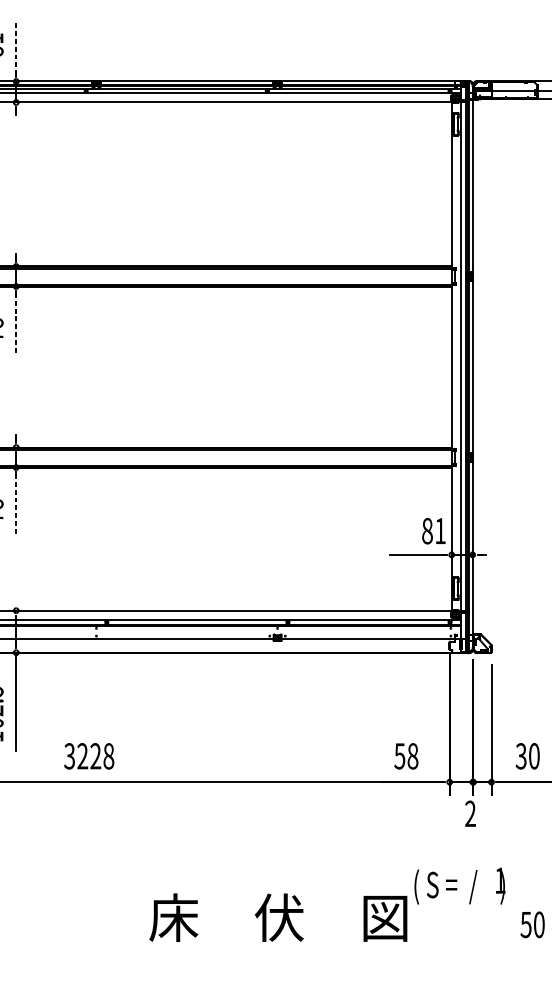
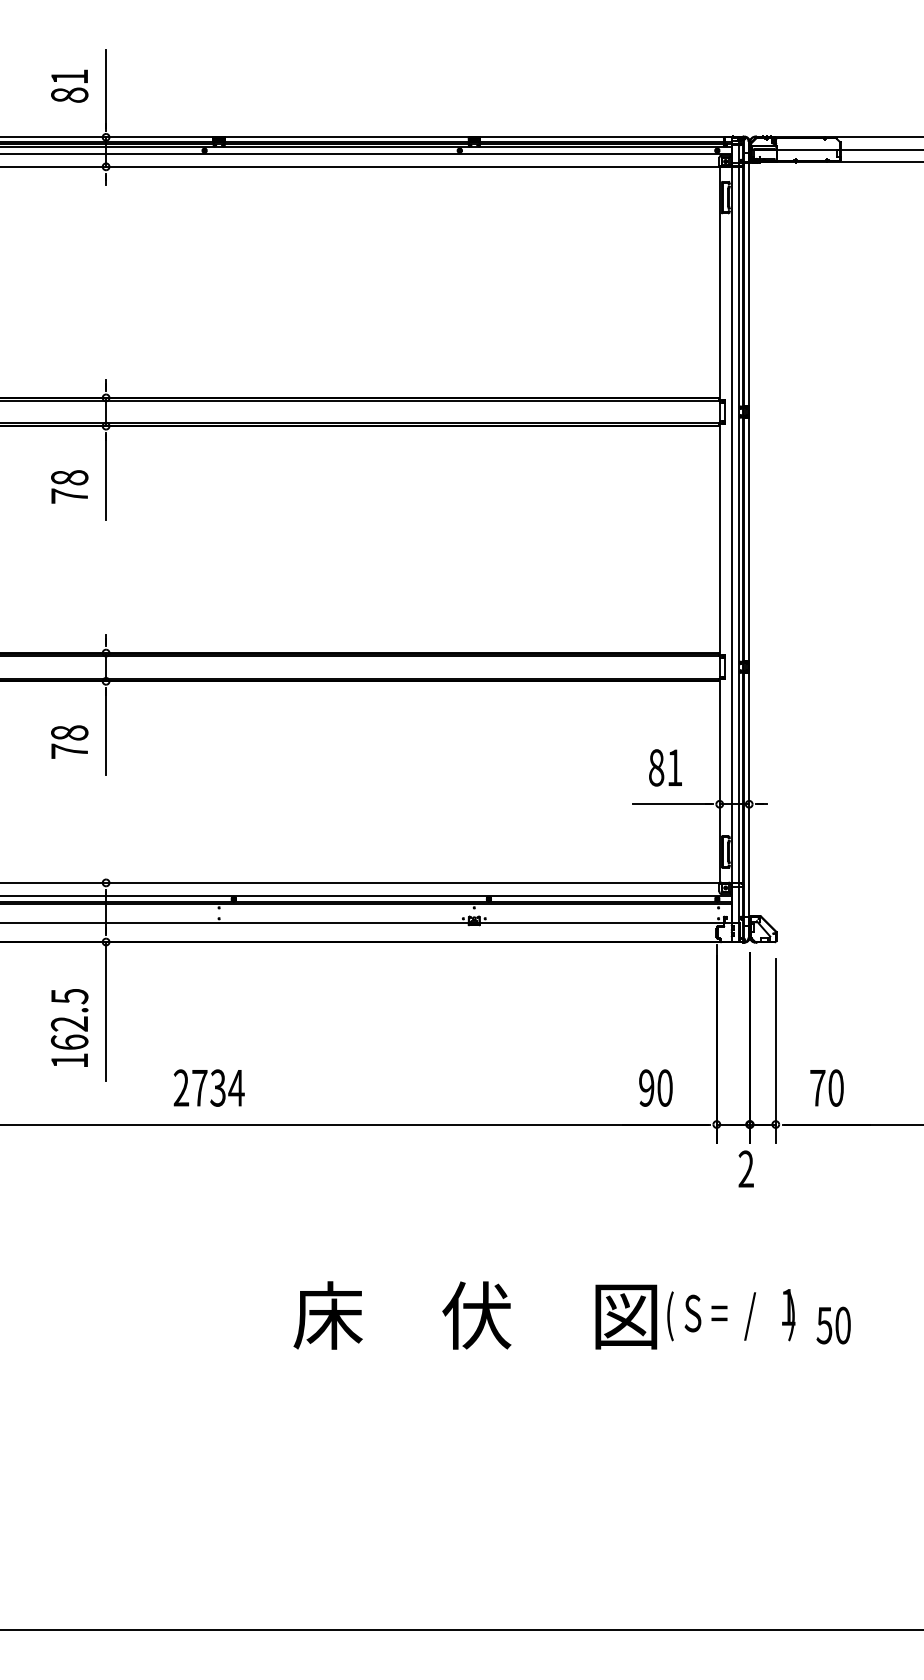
line: (16, 47) -> (106, 89), dashed -> solid
line: (16, 323) -> (106, 478), dashed -> solid
line: (16, 504) -> (106, 733), dashed -> solid
text: (433, 530) -> (665, 767), moved
text: (88, 755) -> (208, 1087), 3228 -> 2734
text: (406, 755) -> (655, 1087), 58 -> 90
text: (521, 755) -> (817, 1087), 30 -> 70
text: (460, 886) -> (731, 1315), moved

